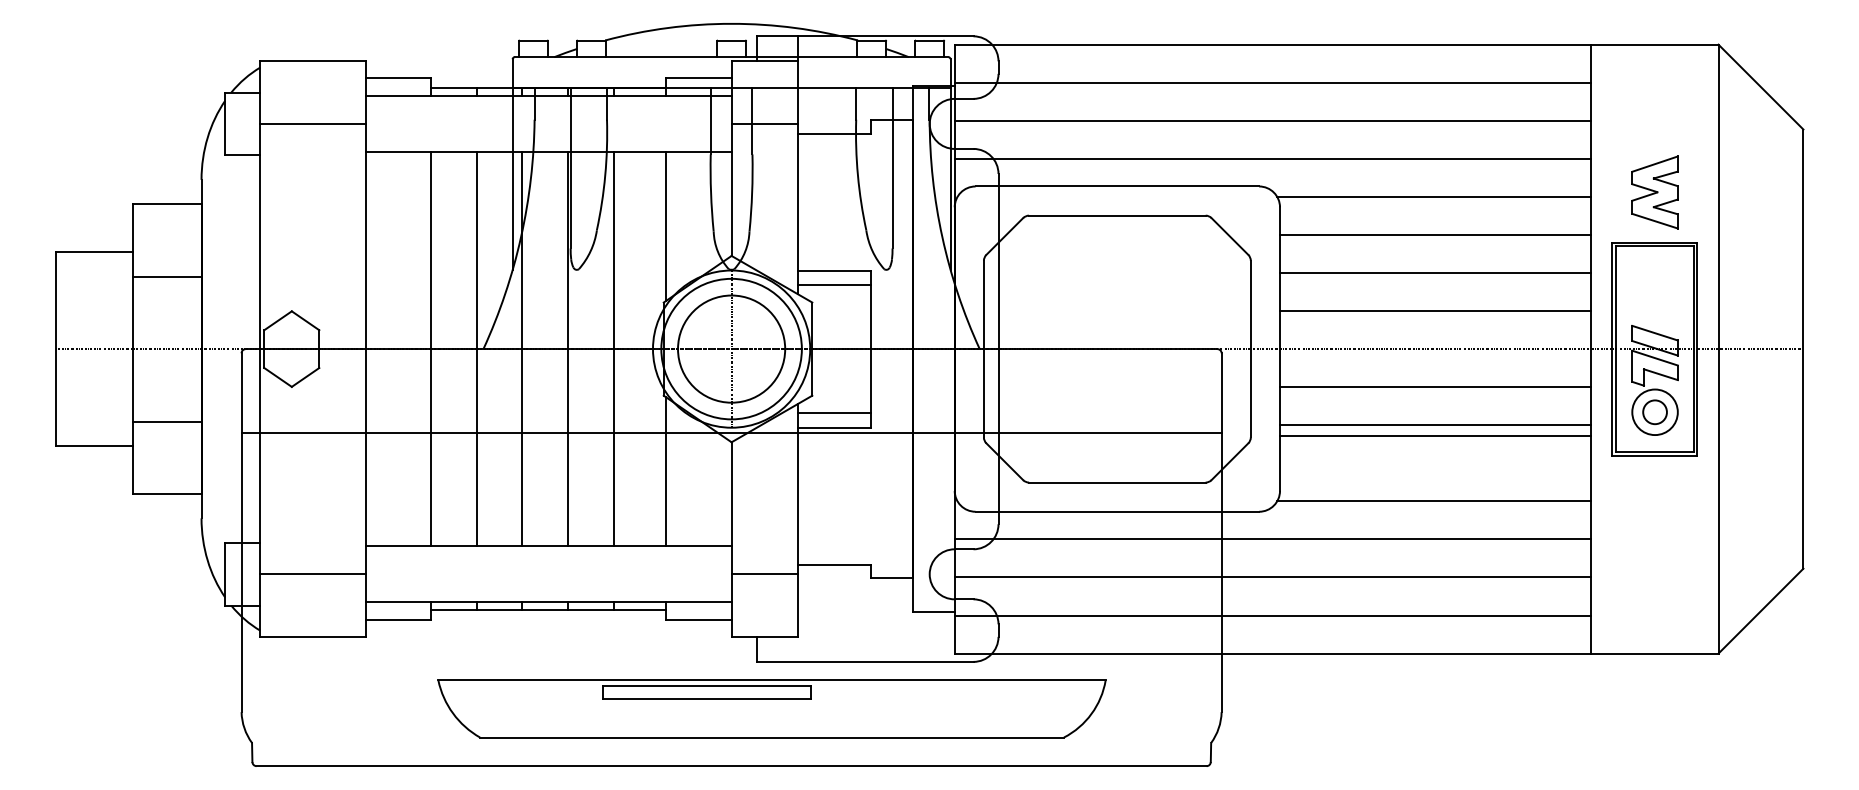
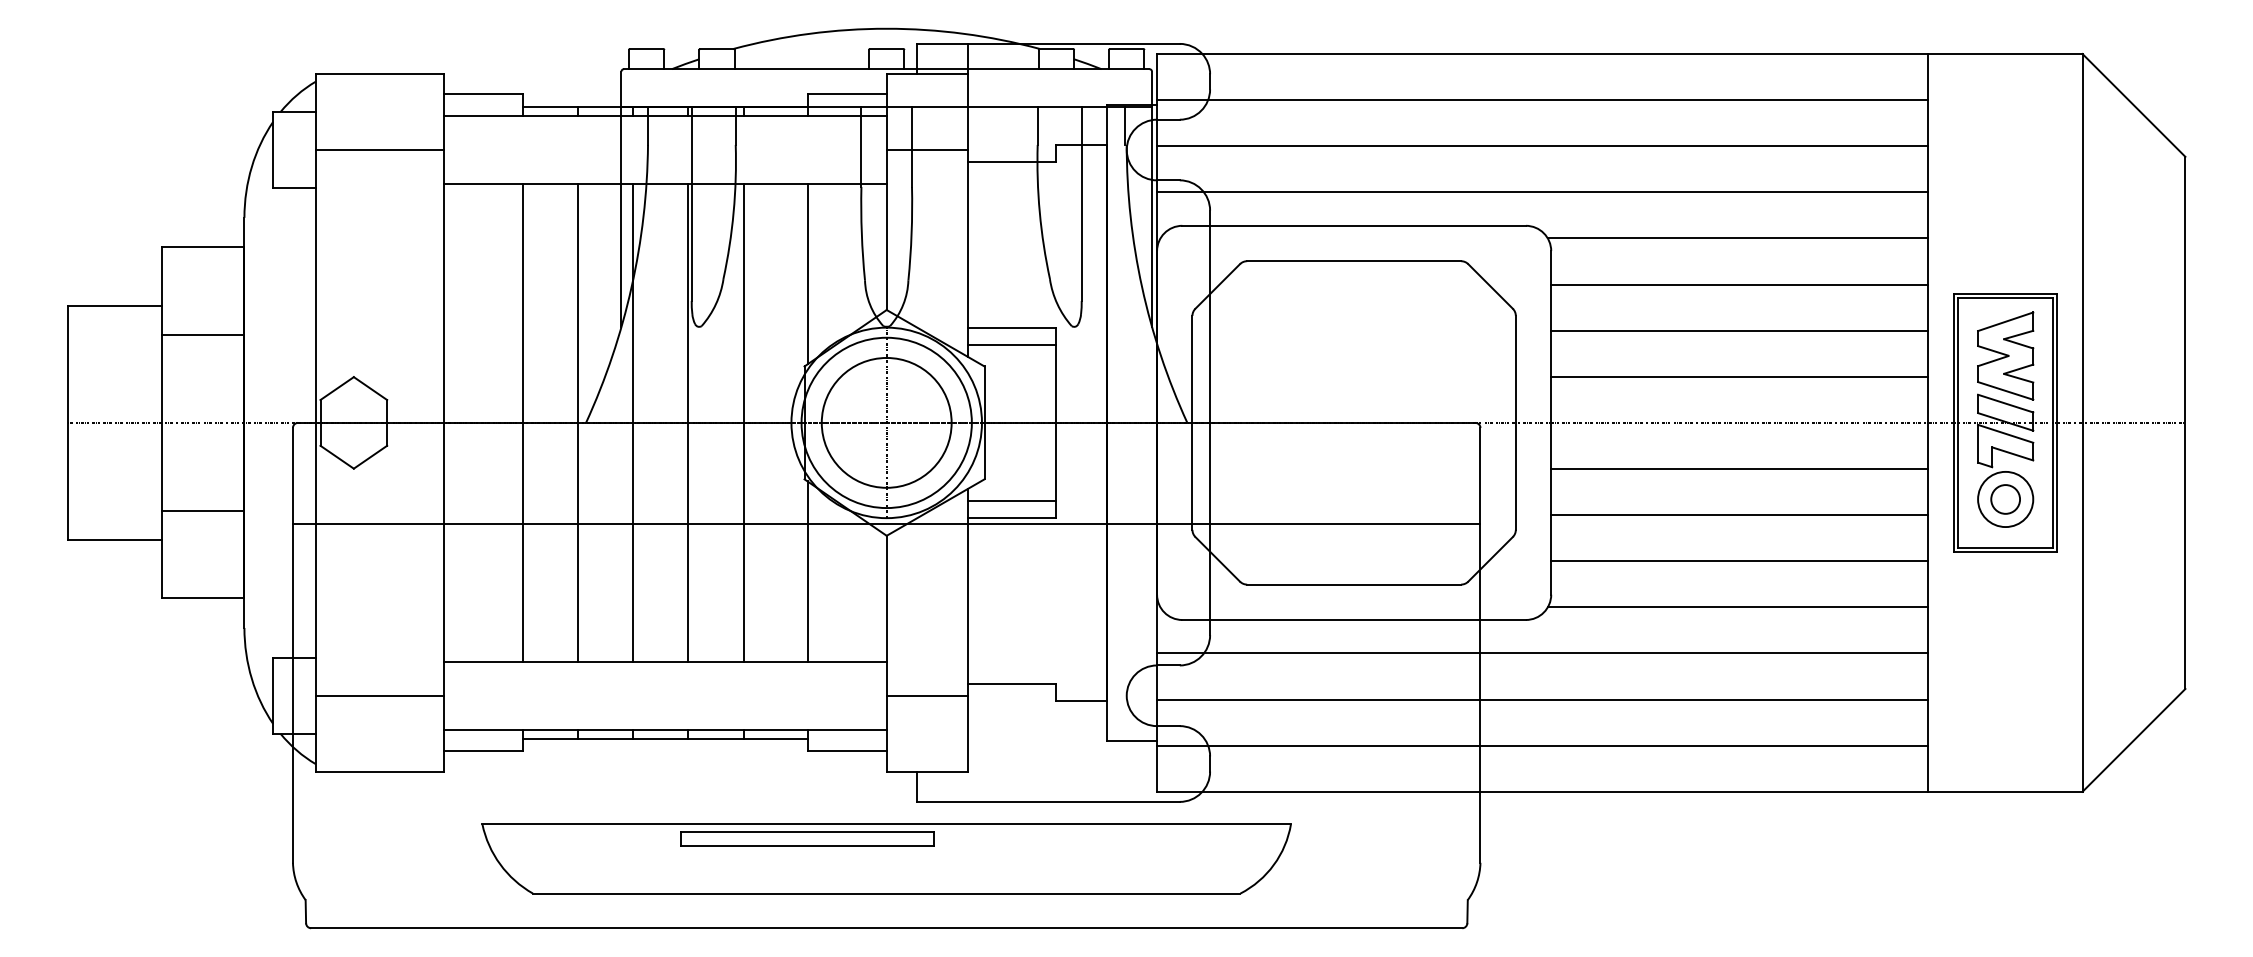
part: (1654, 191) -> (2005, 355), moved
line: (1435, 436) -> (1739, 561), moved
part: (771, 708) -> (886, 858), moved

